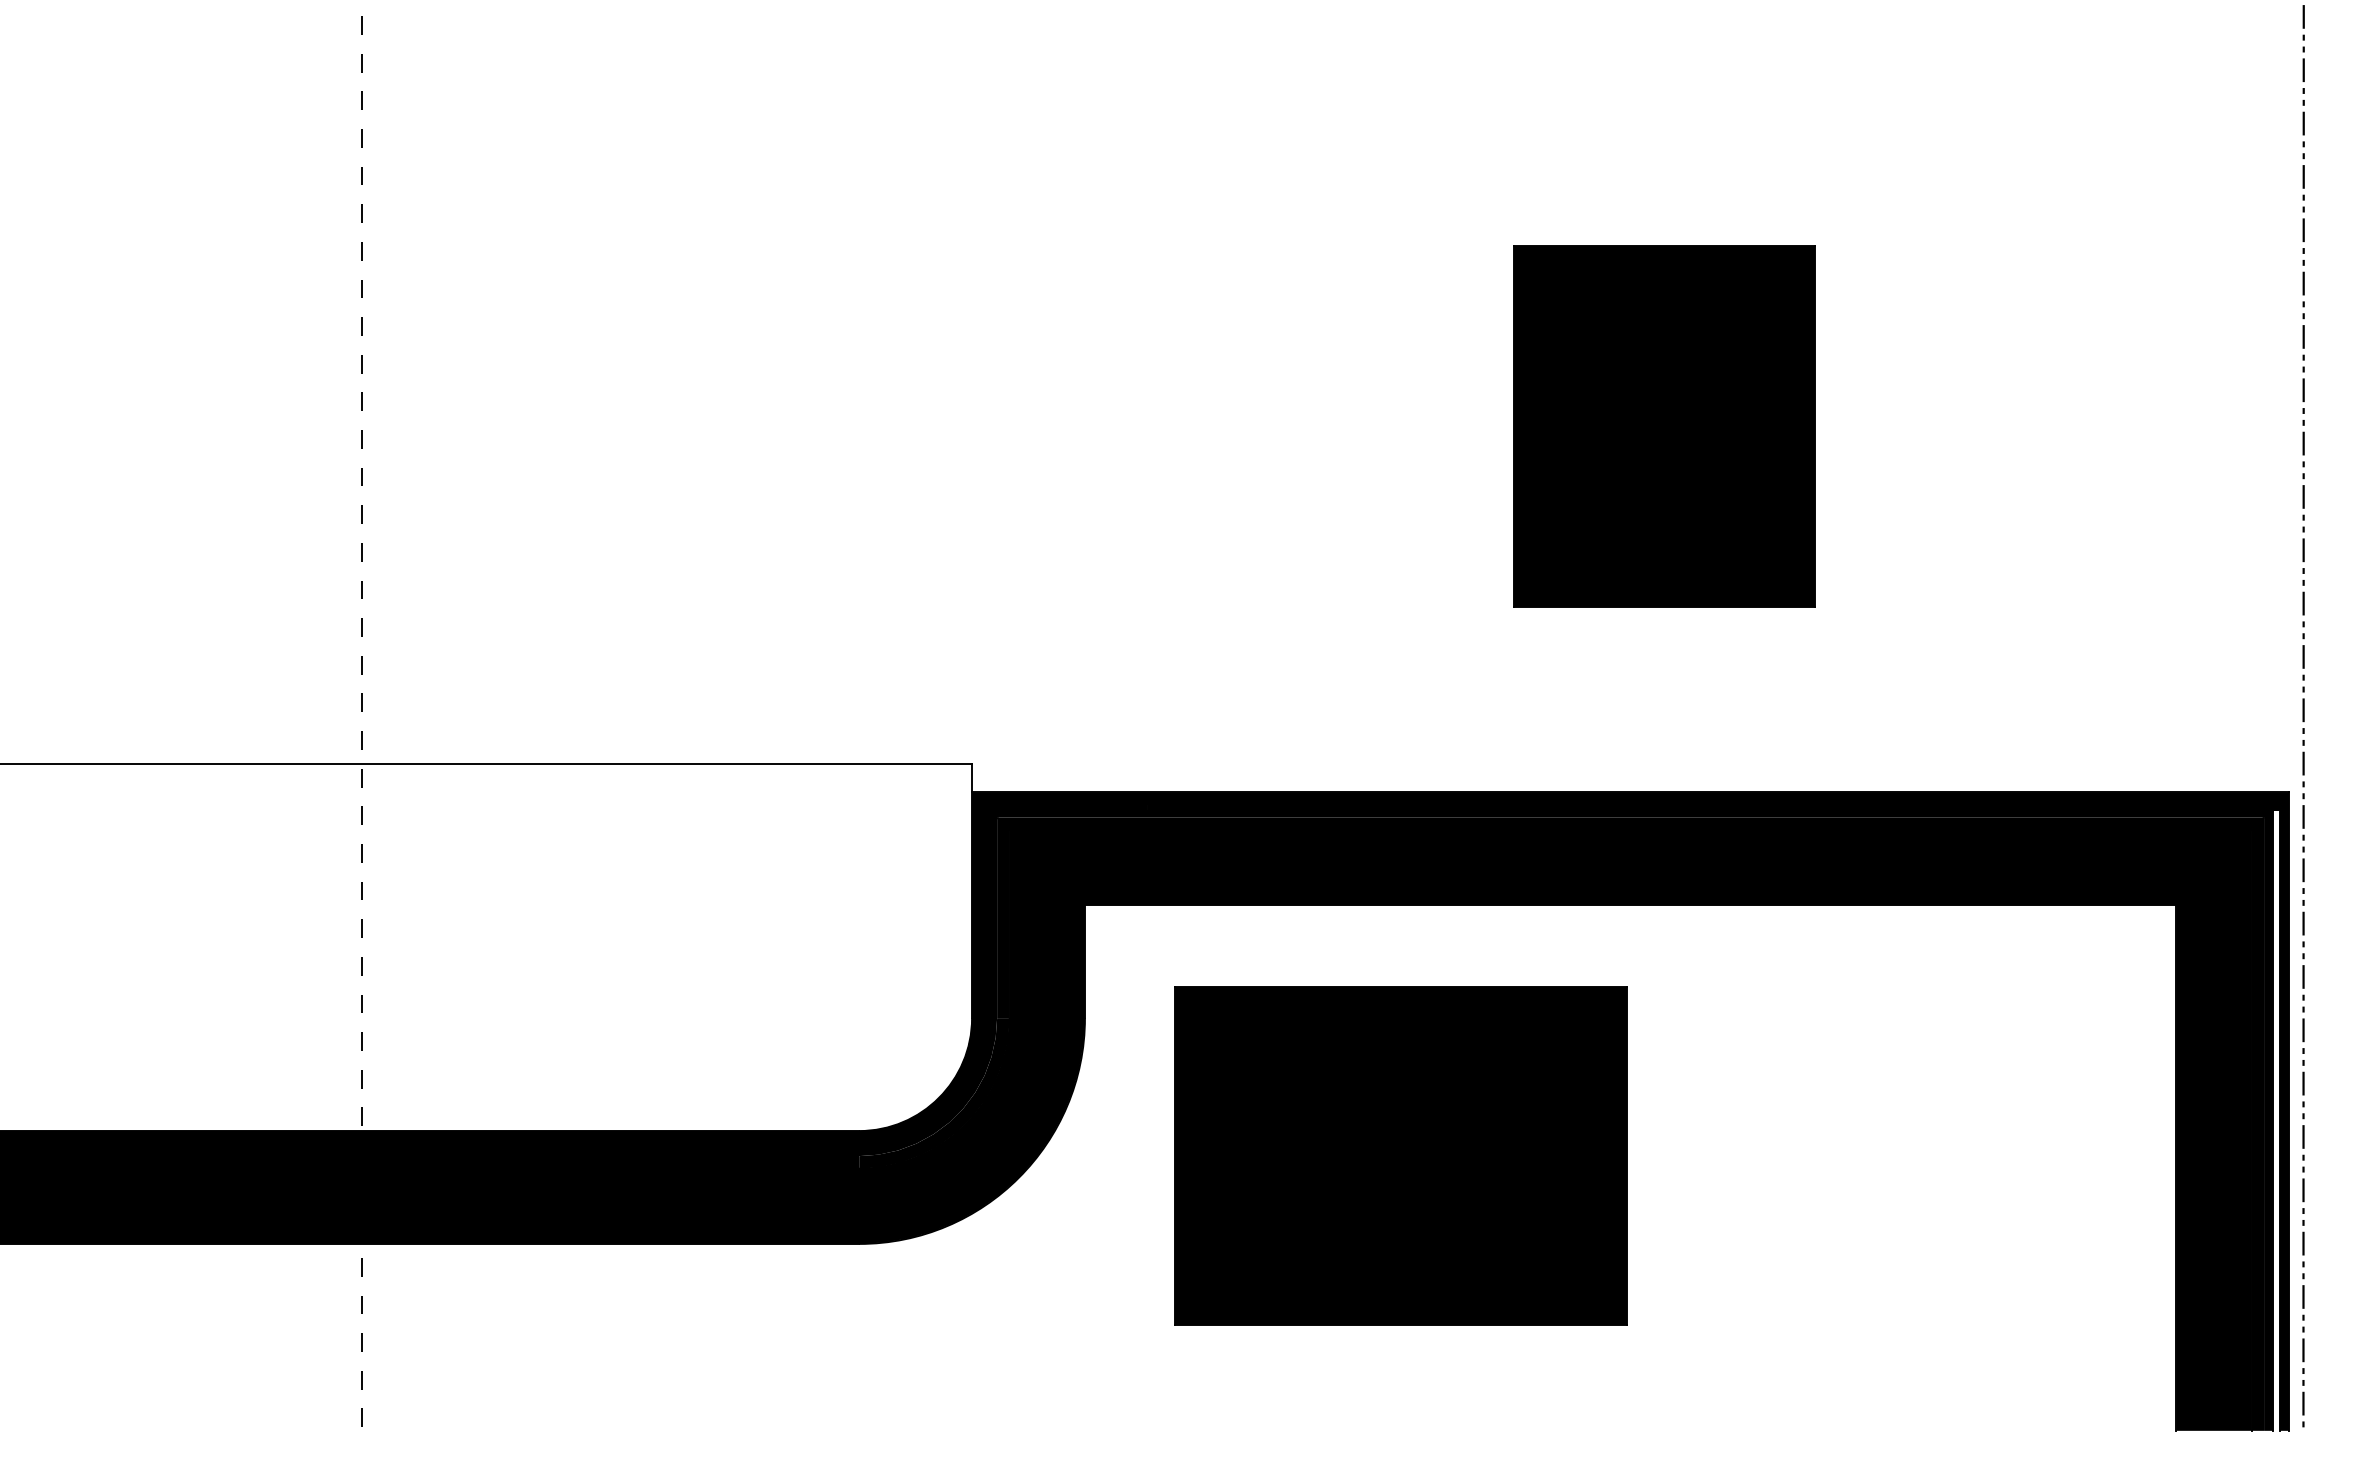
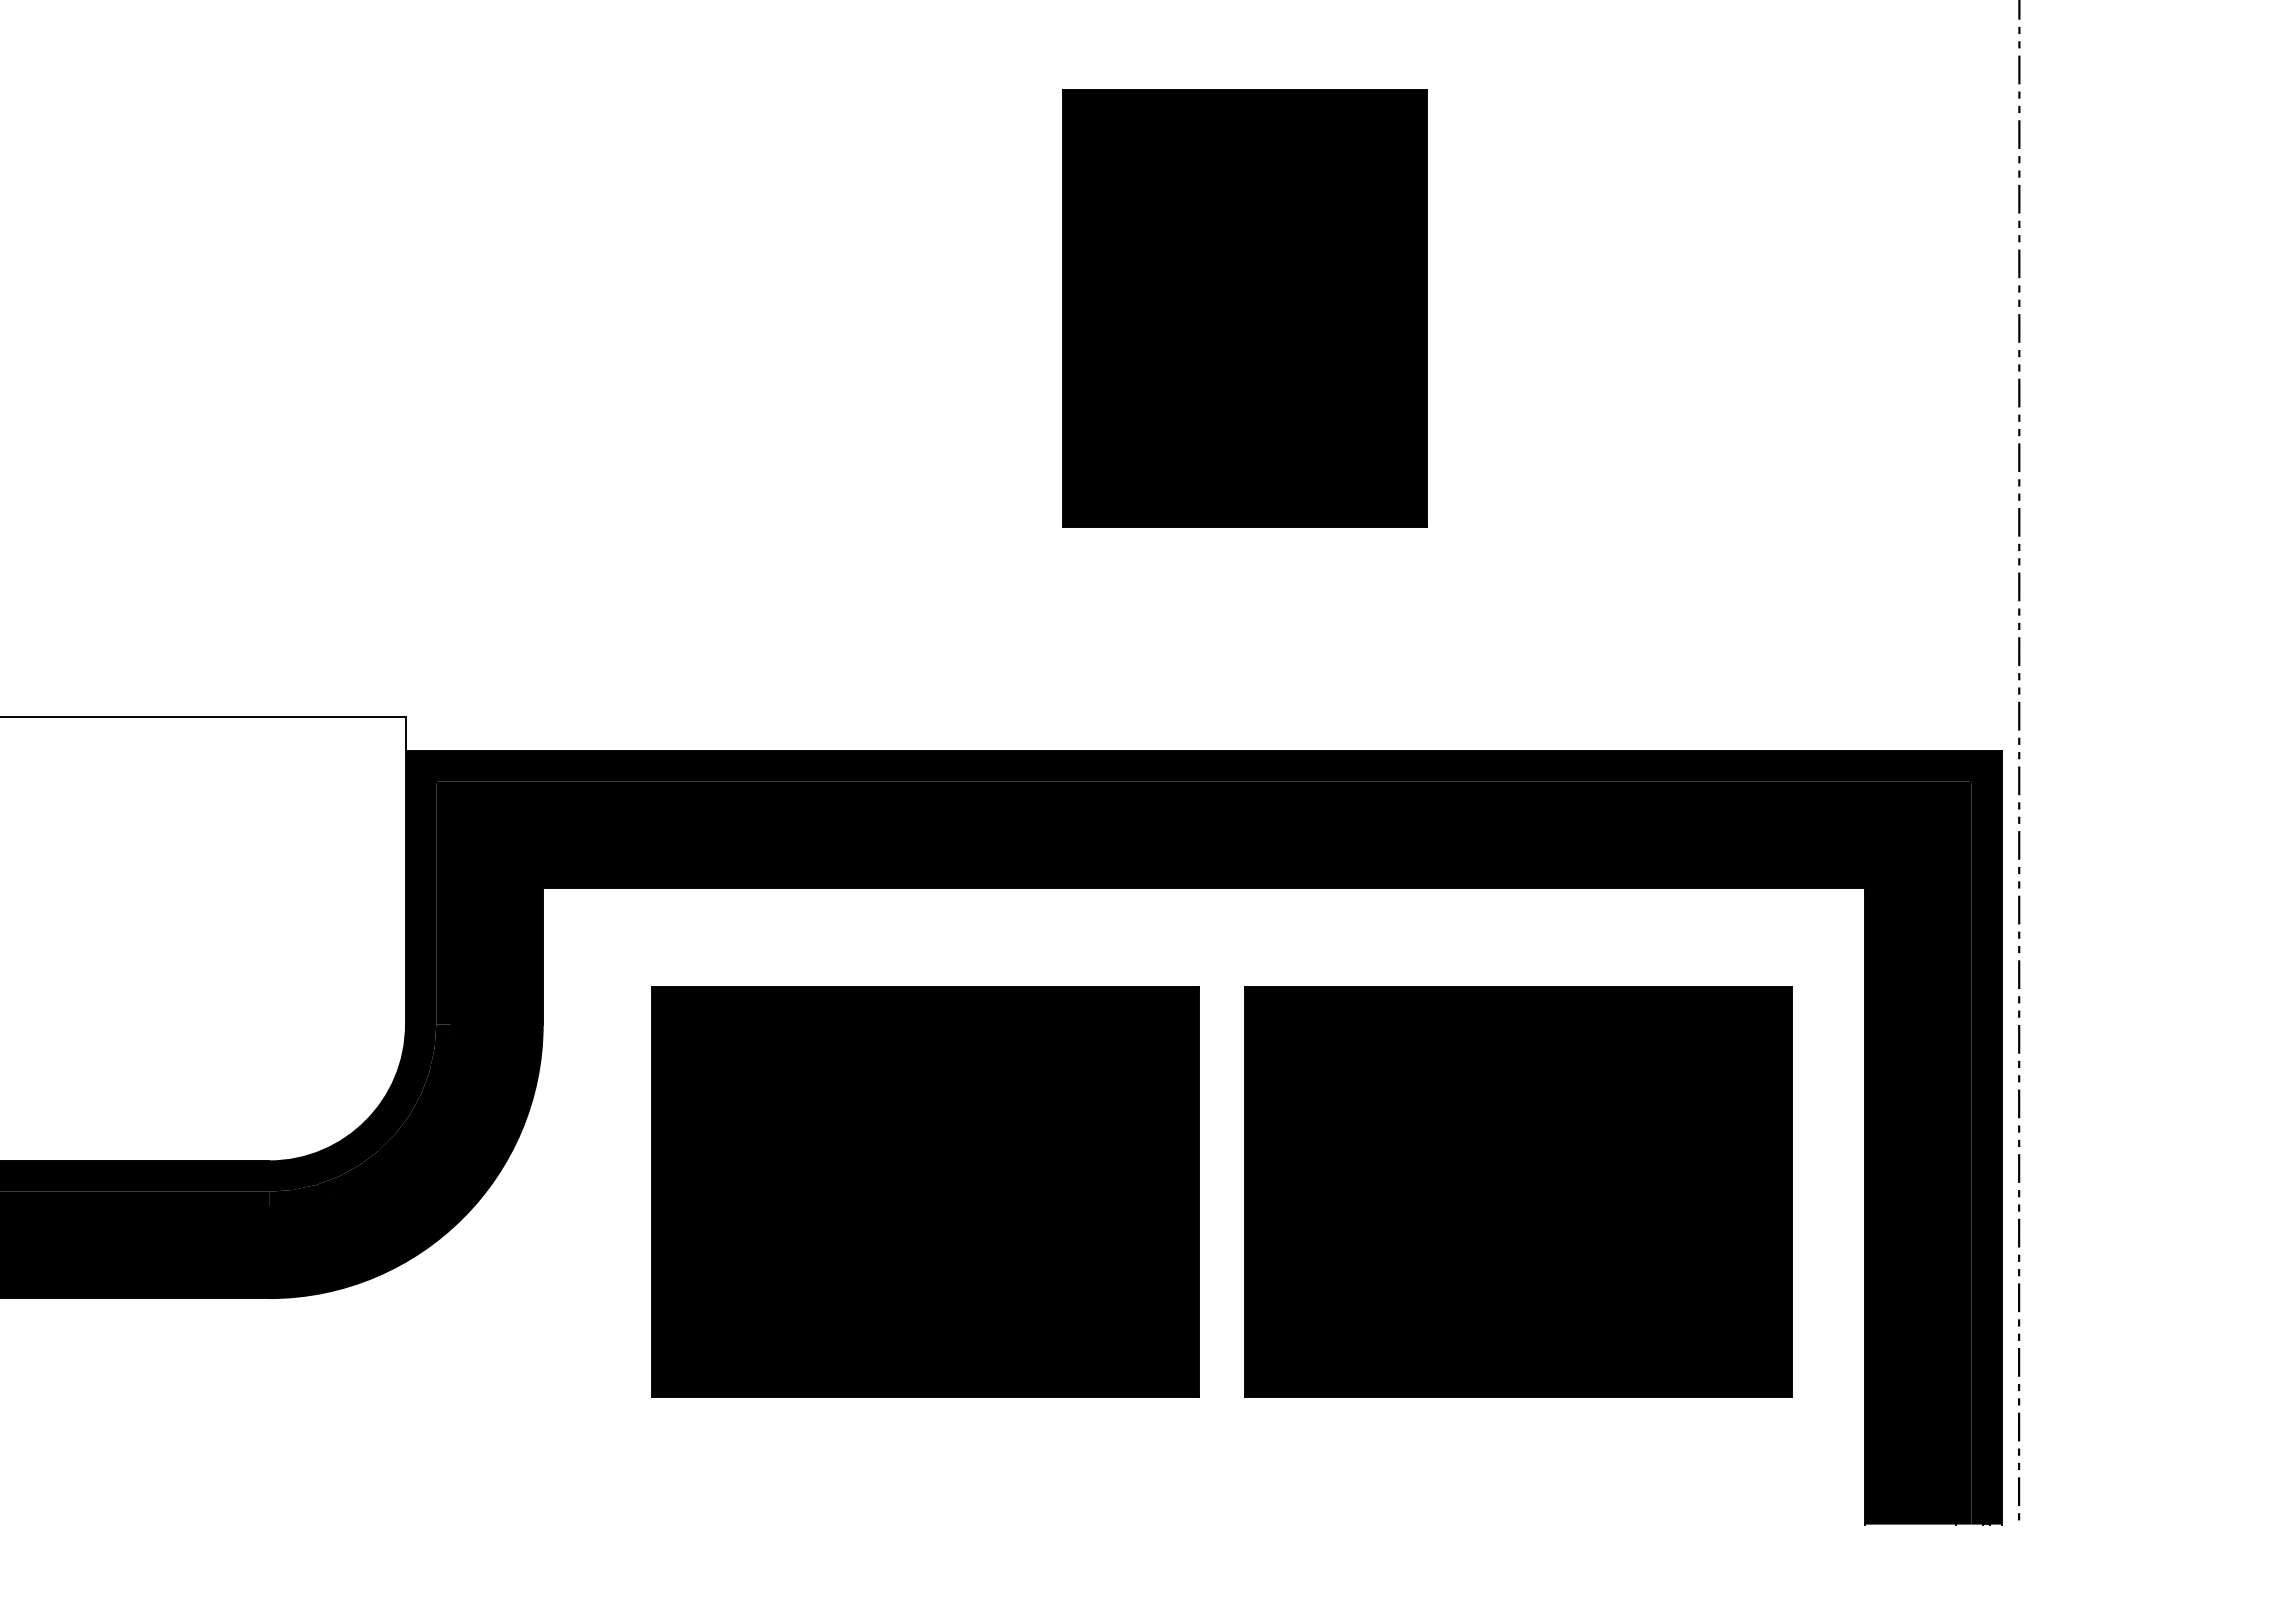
fill: (2276, 1120) -> (1986, 1148), added
part: (1889, 1155) -> (1517, 1190), added

